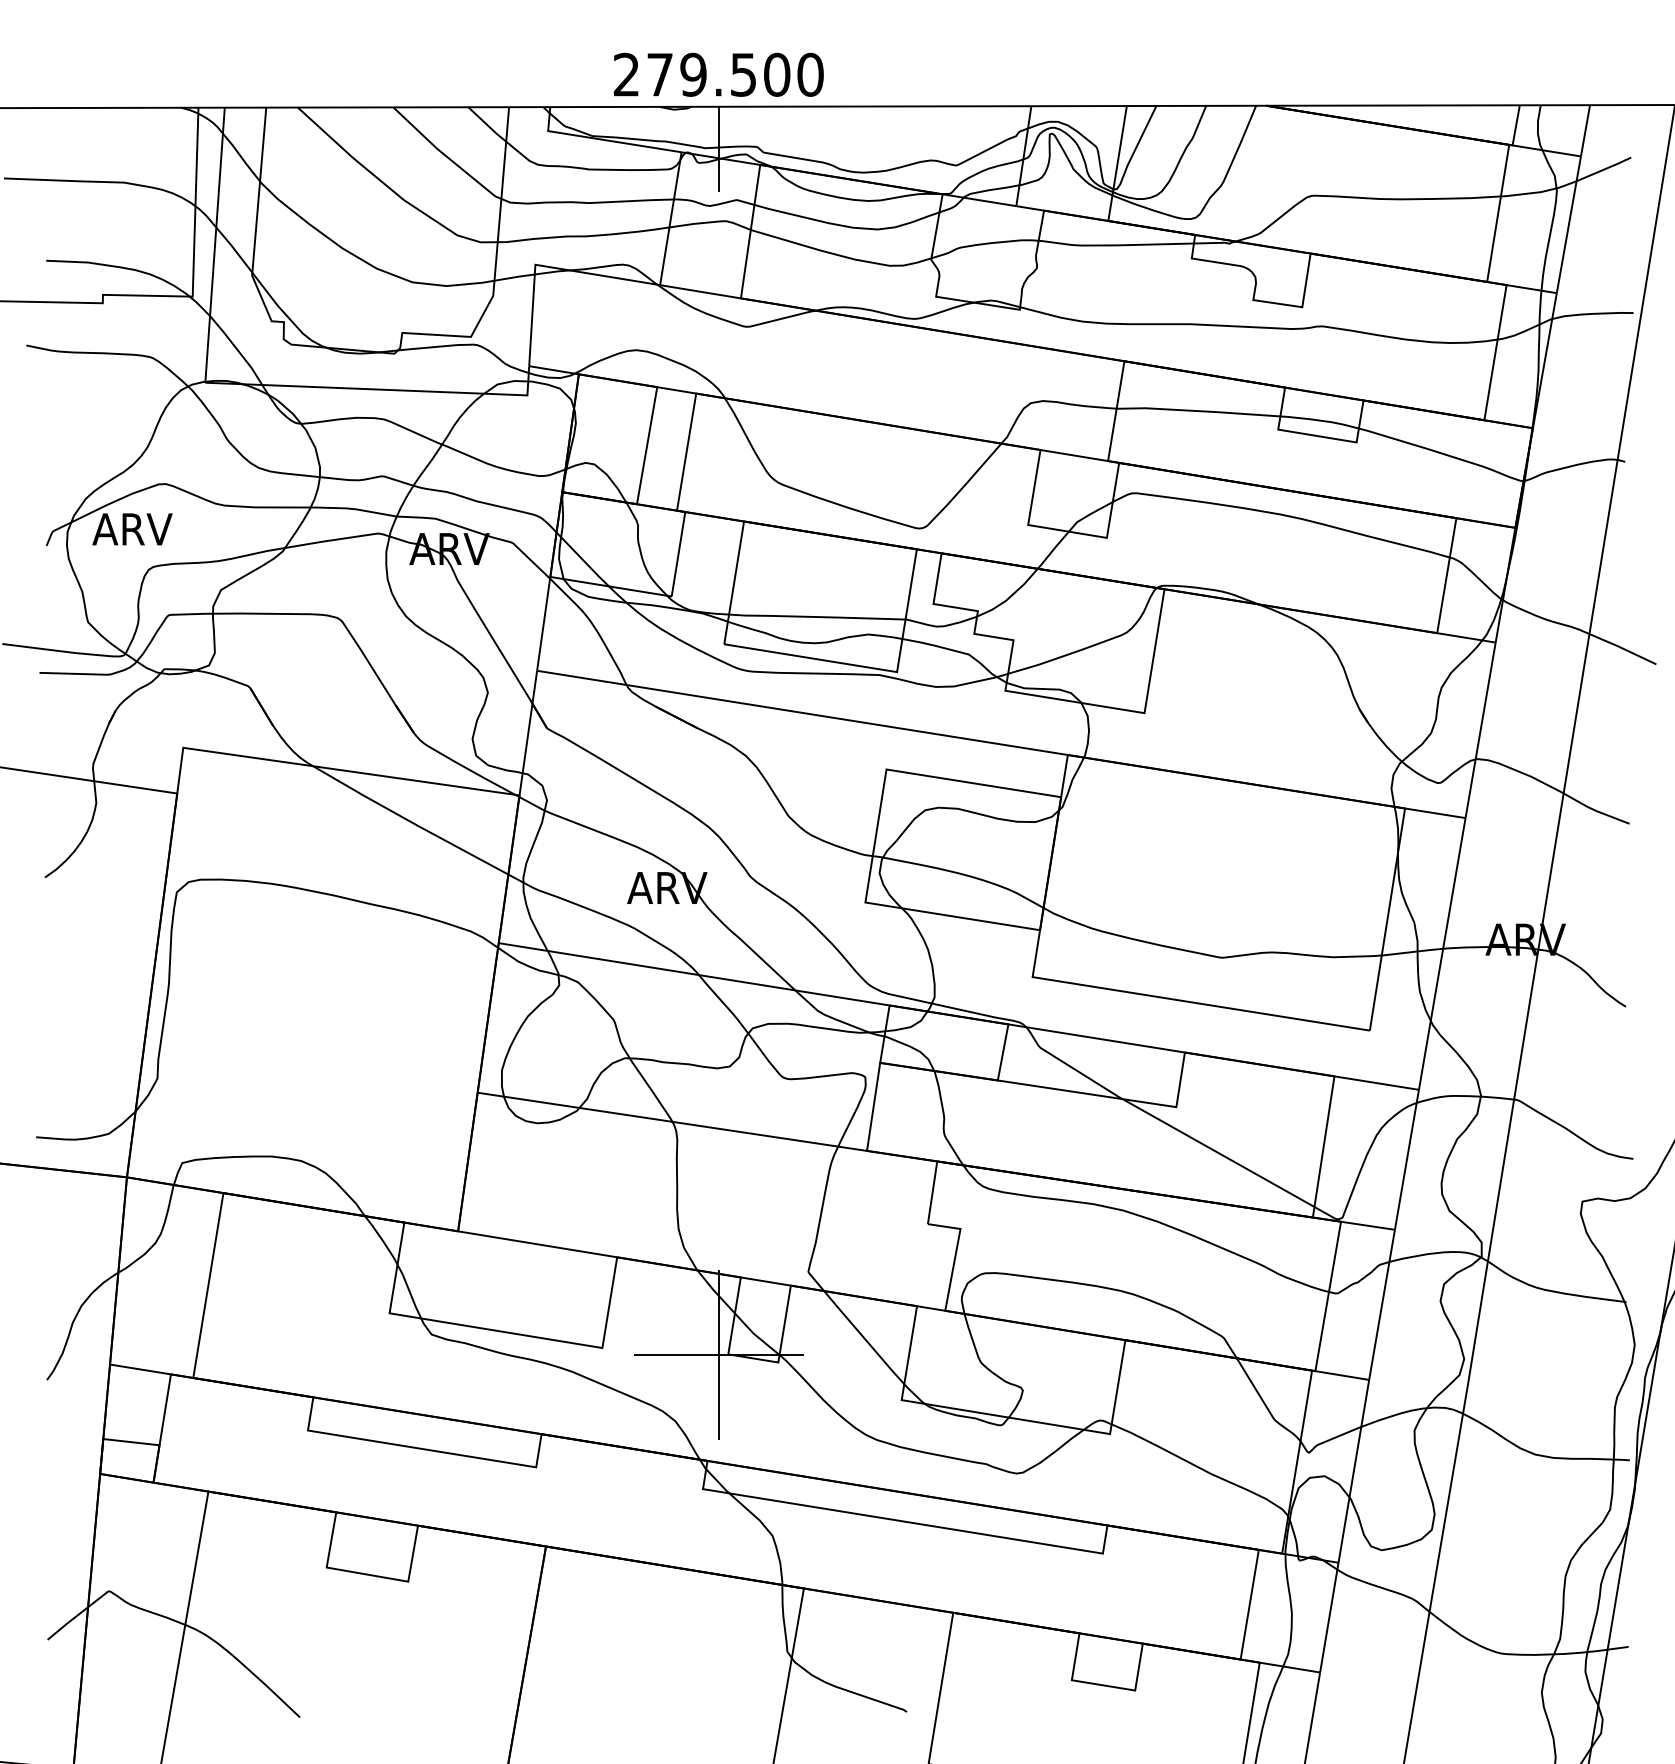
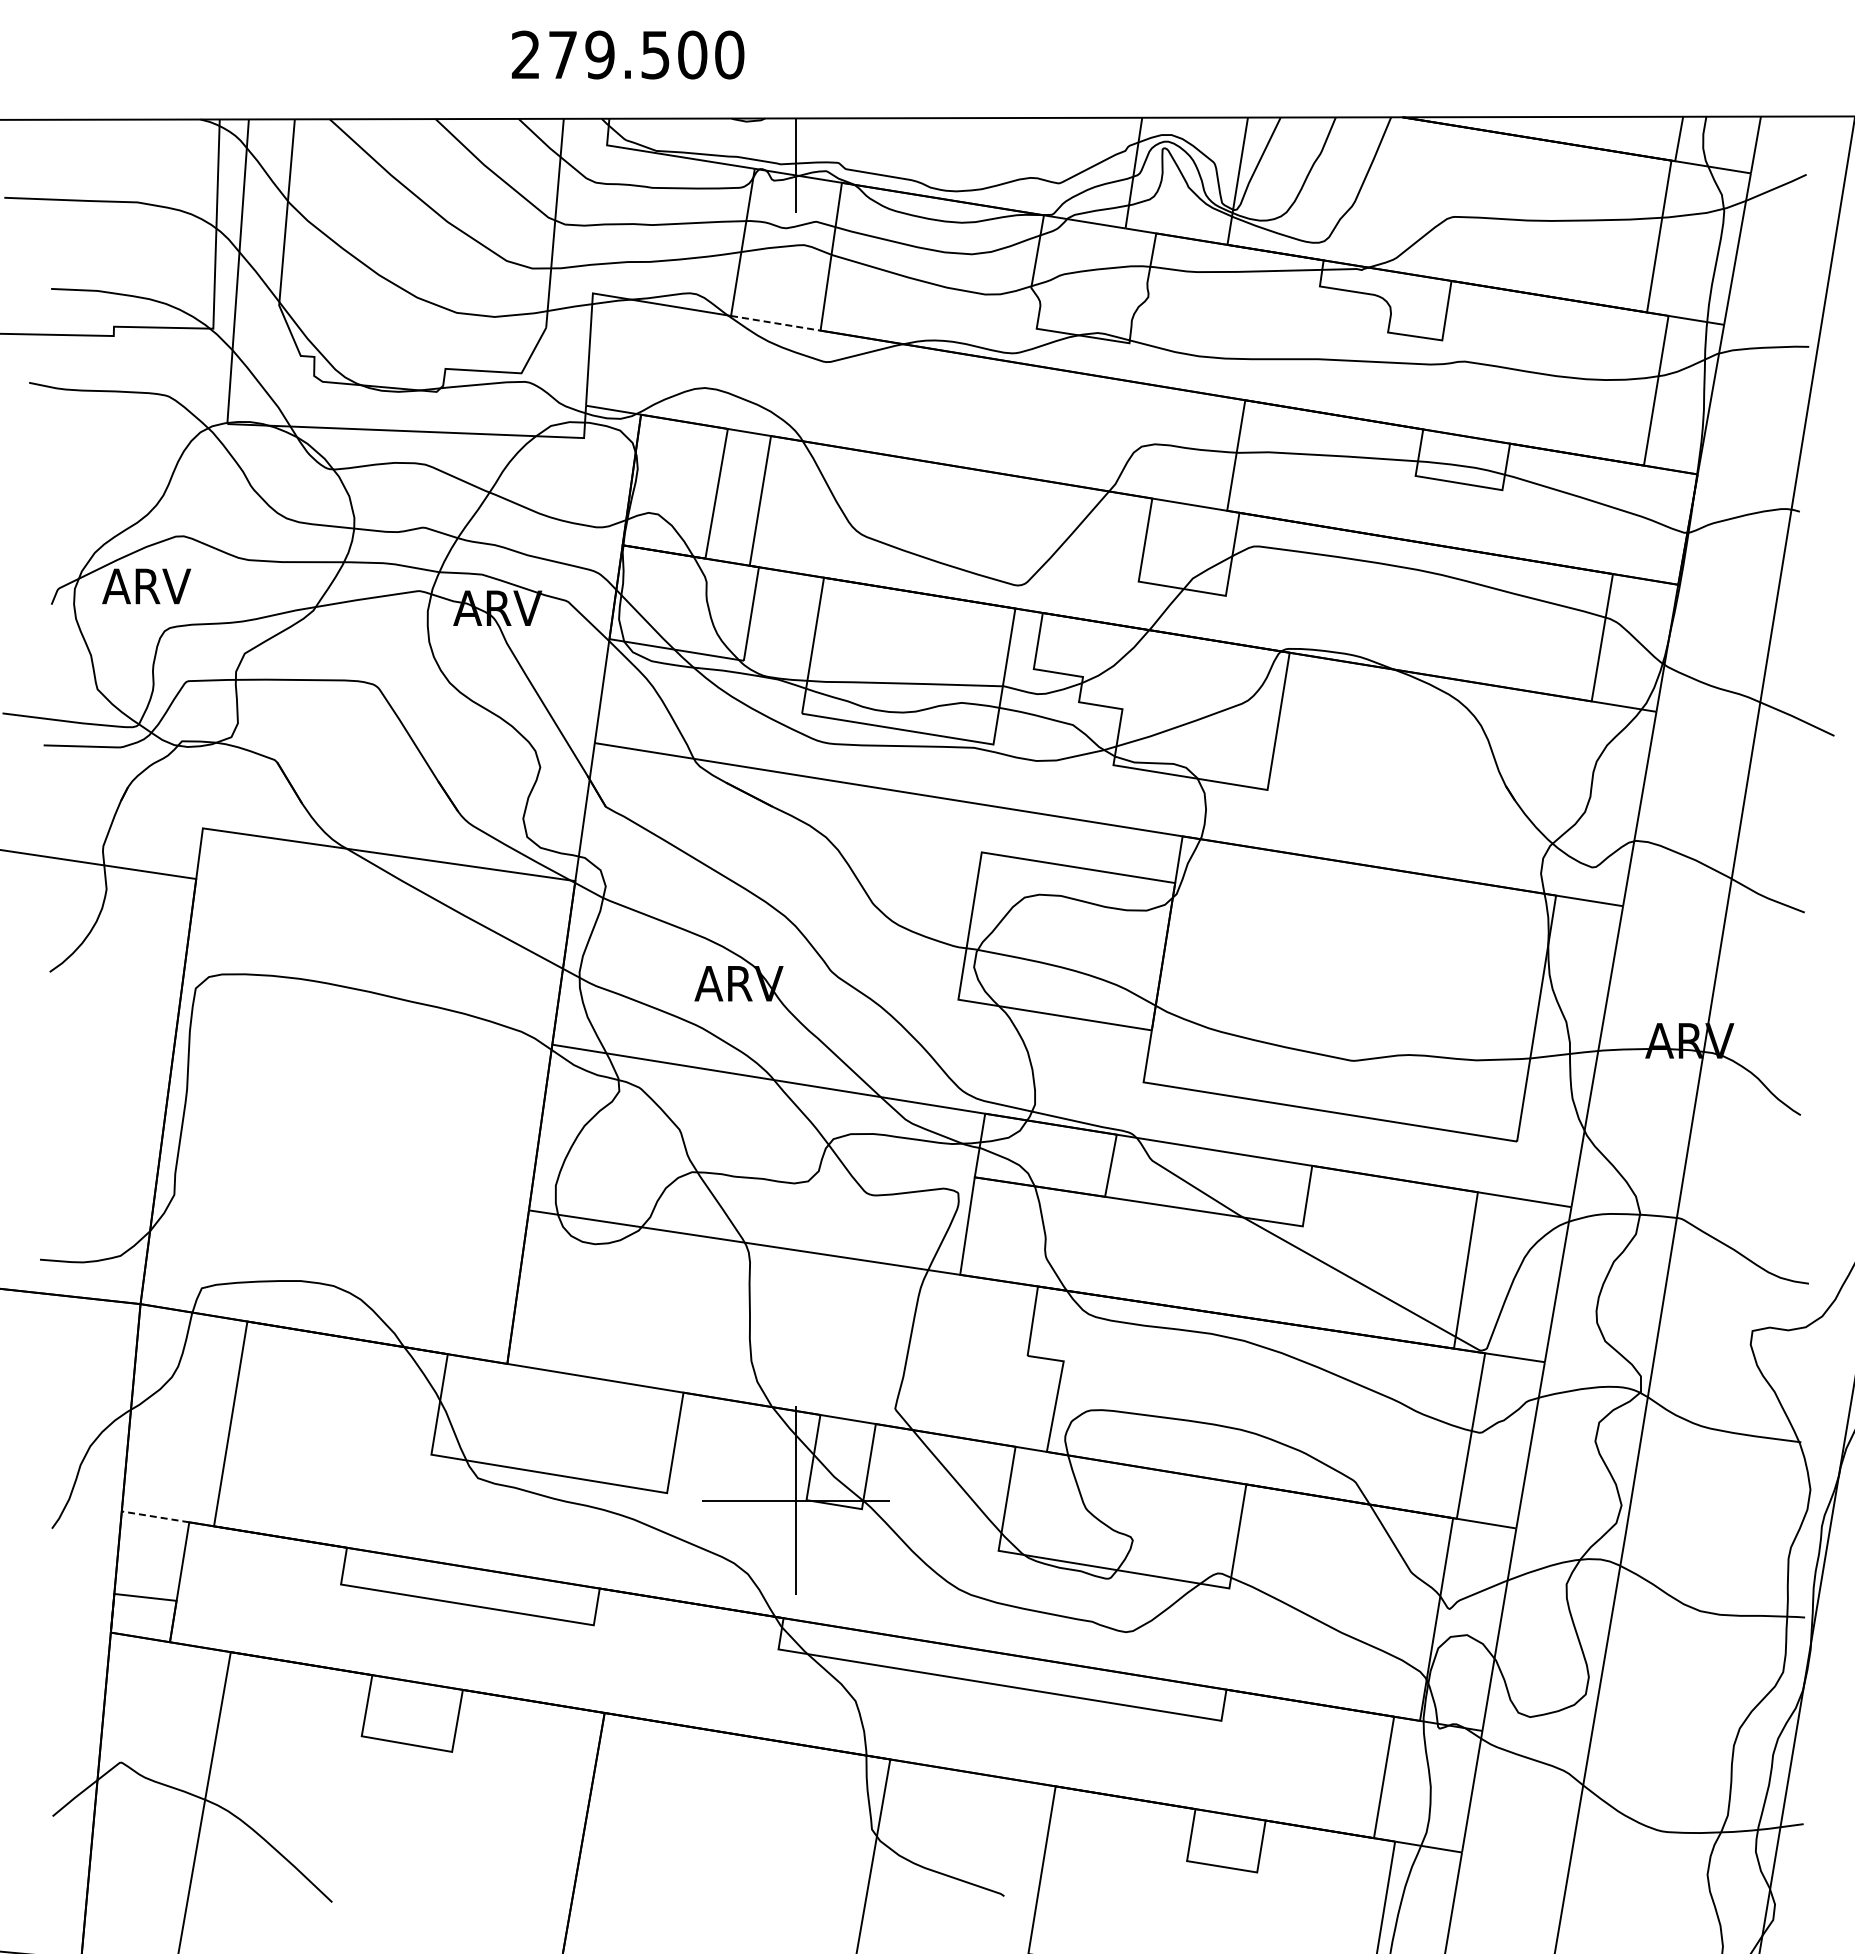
text: (719, 74) -> (628, 54), moved
line: (701, 291) -> (776, 323), solid -> dashed
line: (140, 1369) -> (155, 1516), solid -> dashed

